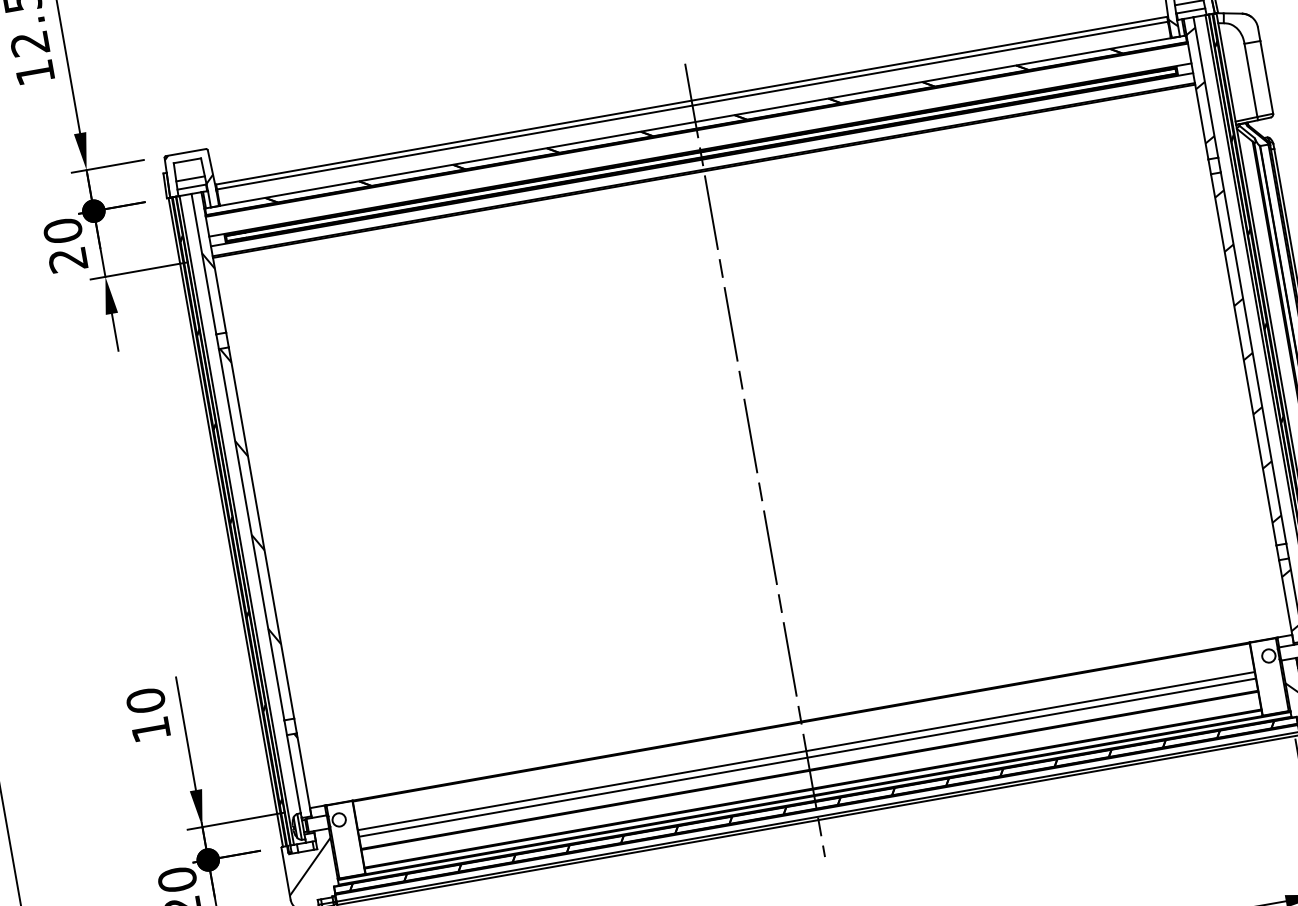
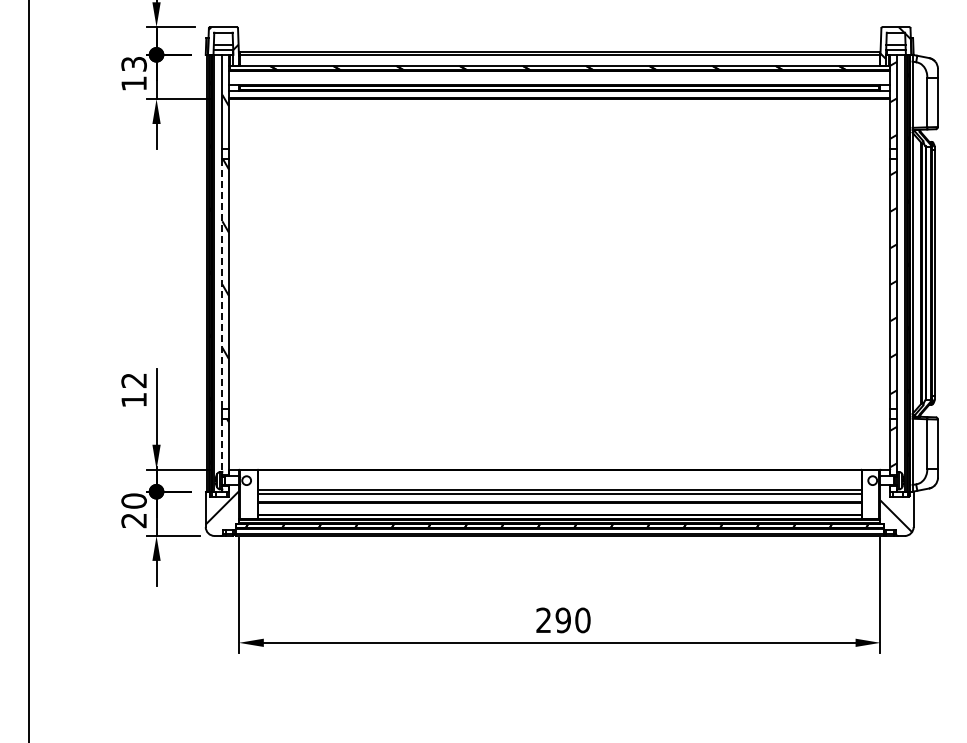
text: (64, 244) -> (133, 73), 20 -> 13
line: (754, 460) -> (559, 293), removed
line: (251, 534) -> (222, 284), solid -> dashed
text: (144, 700) -> (133, 380), 10 -> 12
line: (294, 775) -> (222, 446), solid -> dashed

